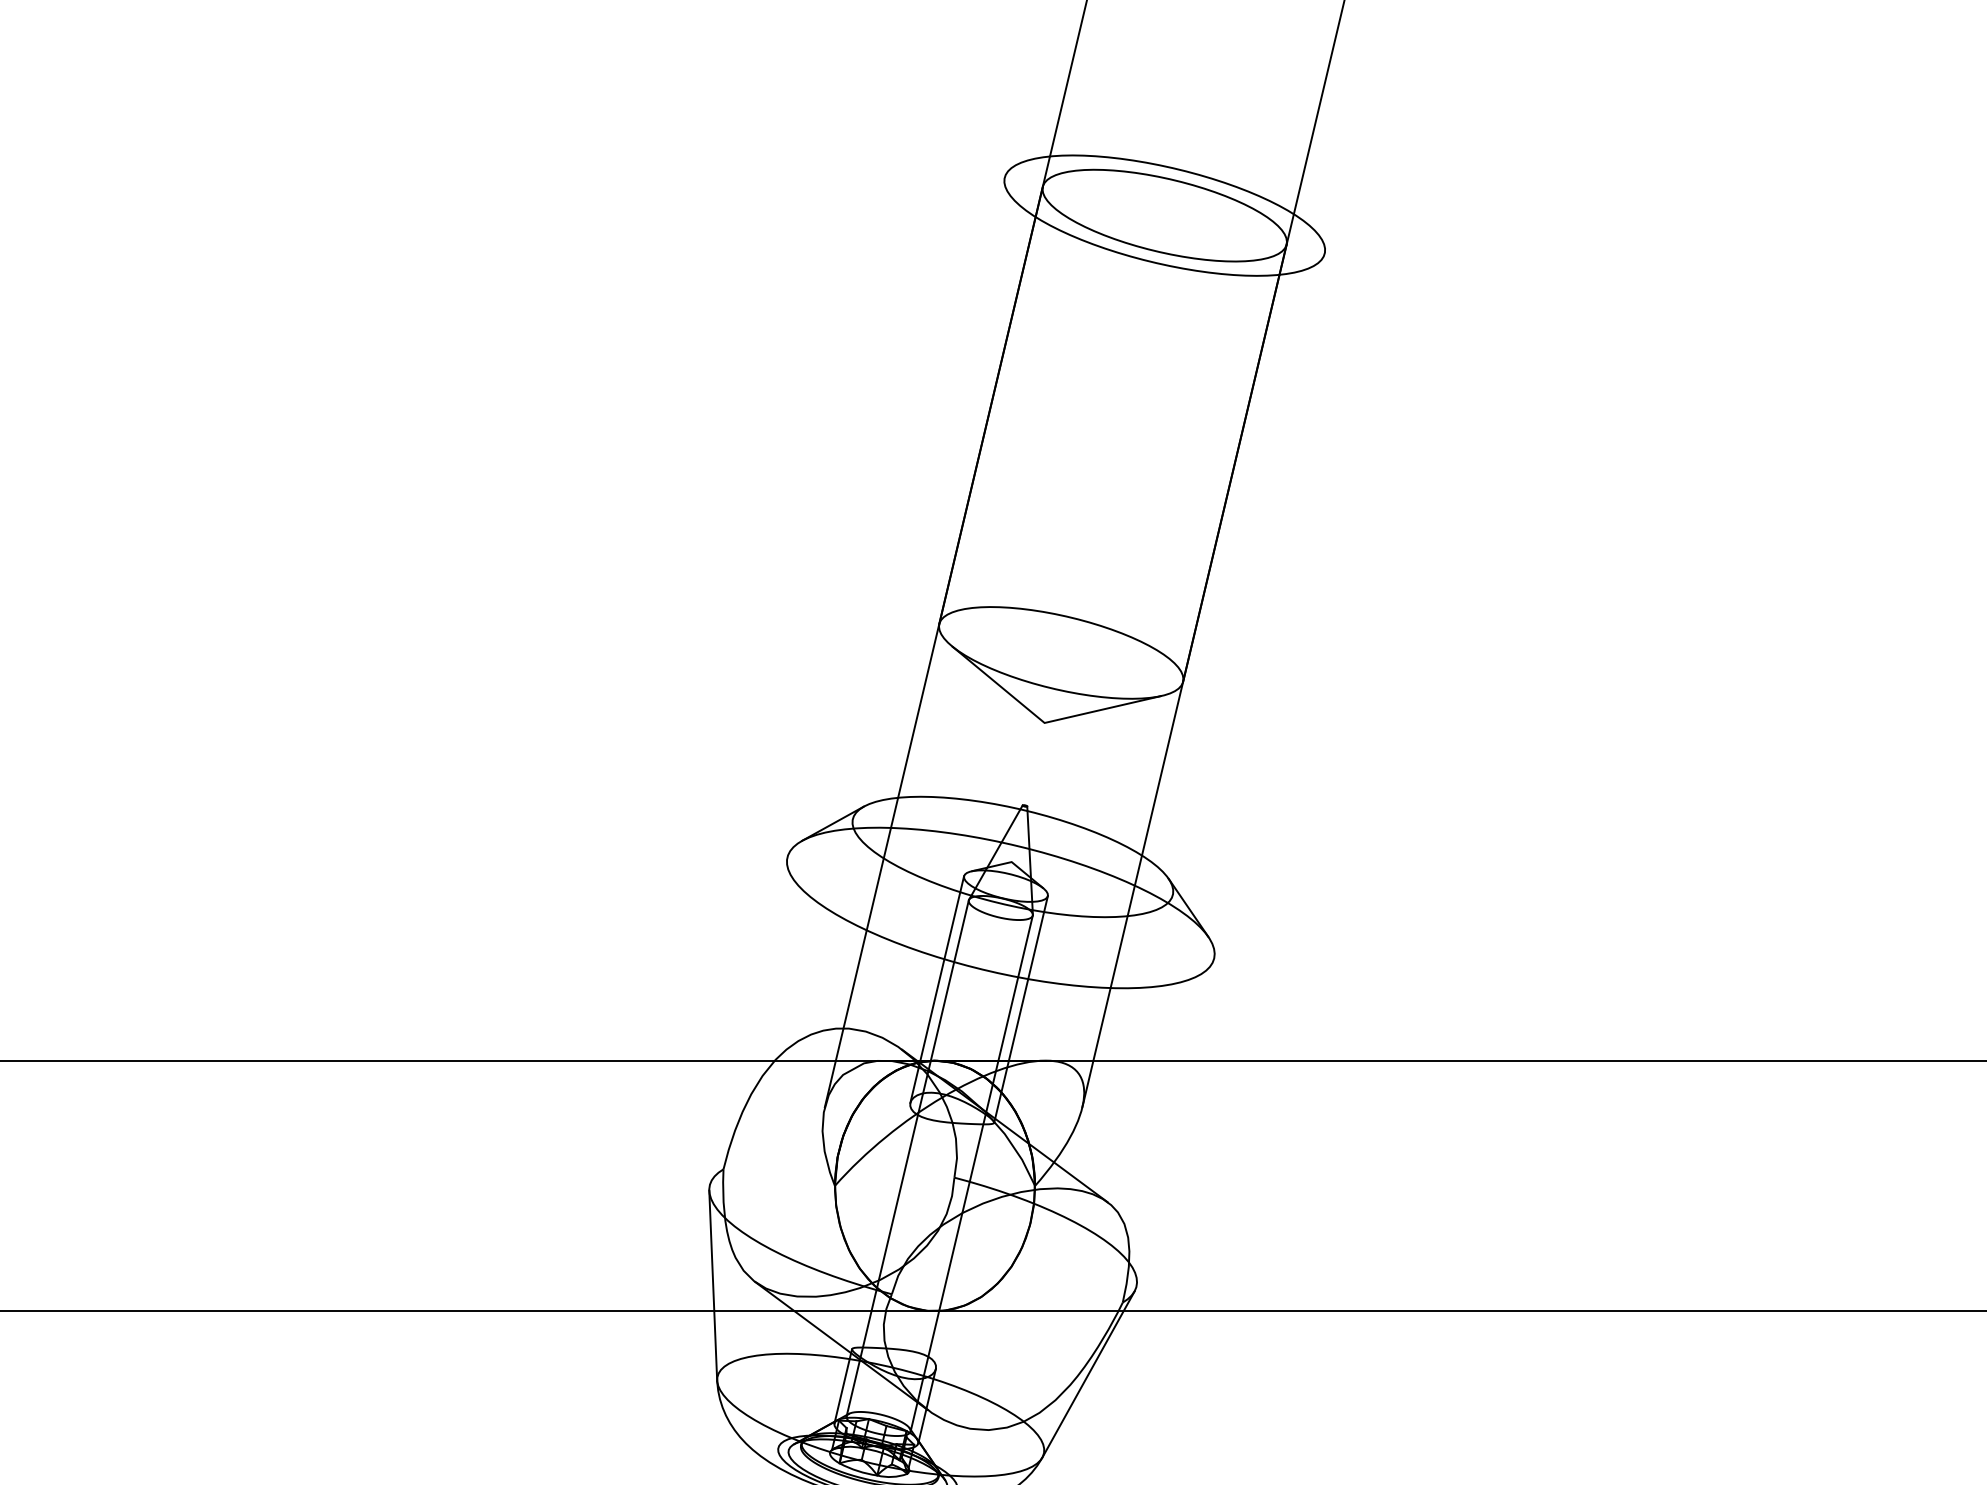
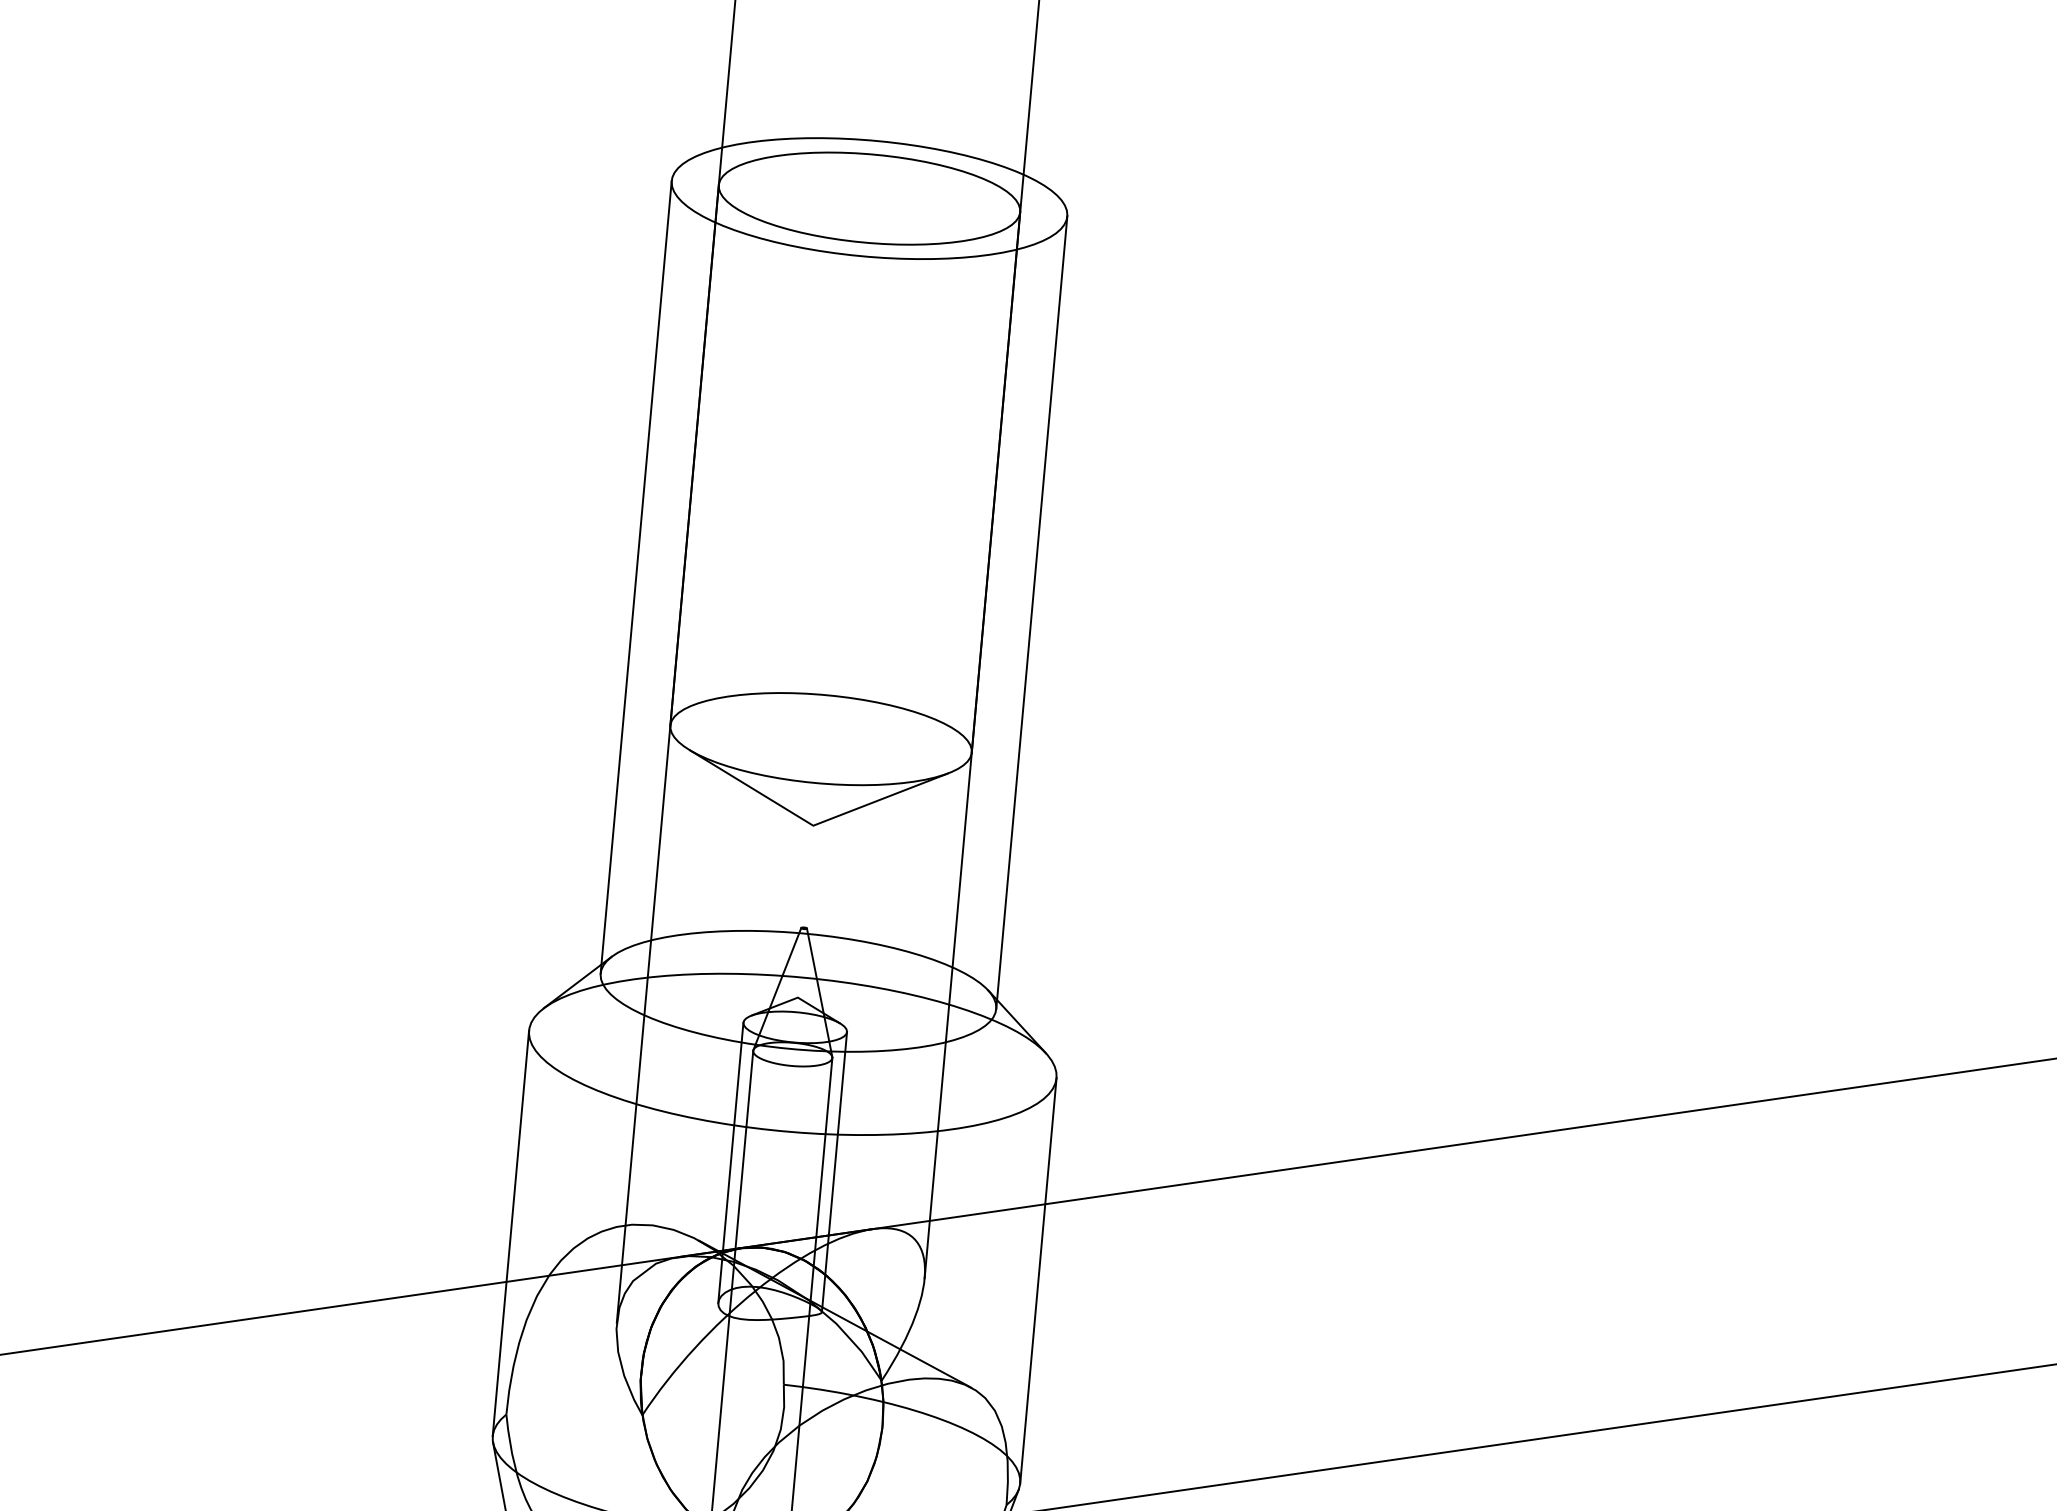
line: (928, 498) -> (635, 577), added
line: (1248, 573) -> (1031, 611), added
line: (748, 1021) -> (510, 1233), added
line: (1175, 1122) -> (1038, 1280), added

